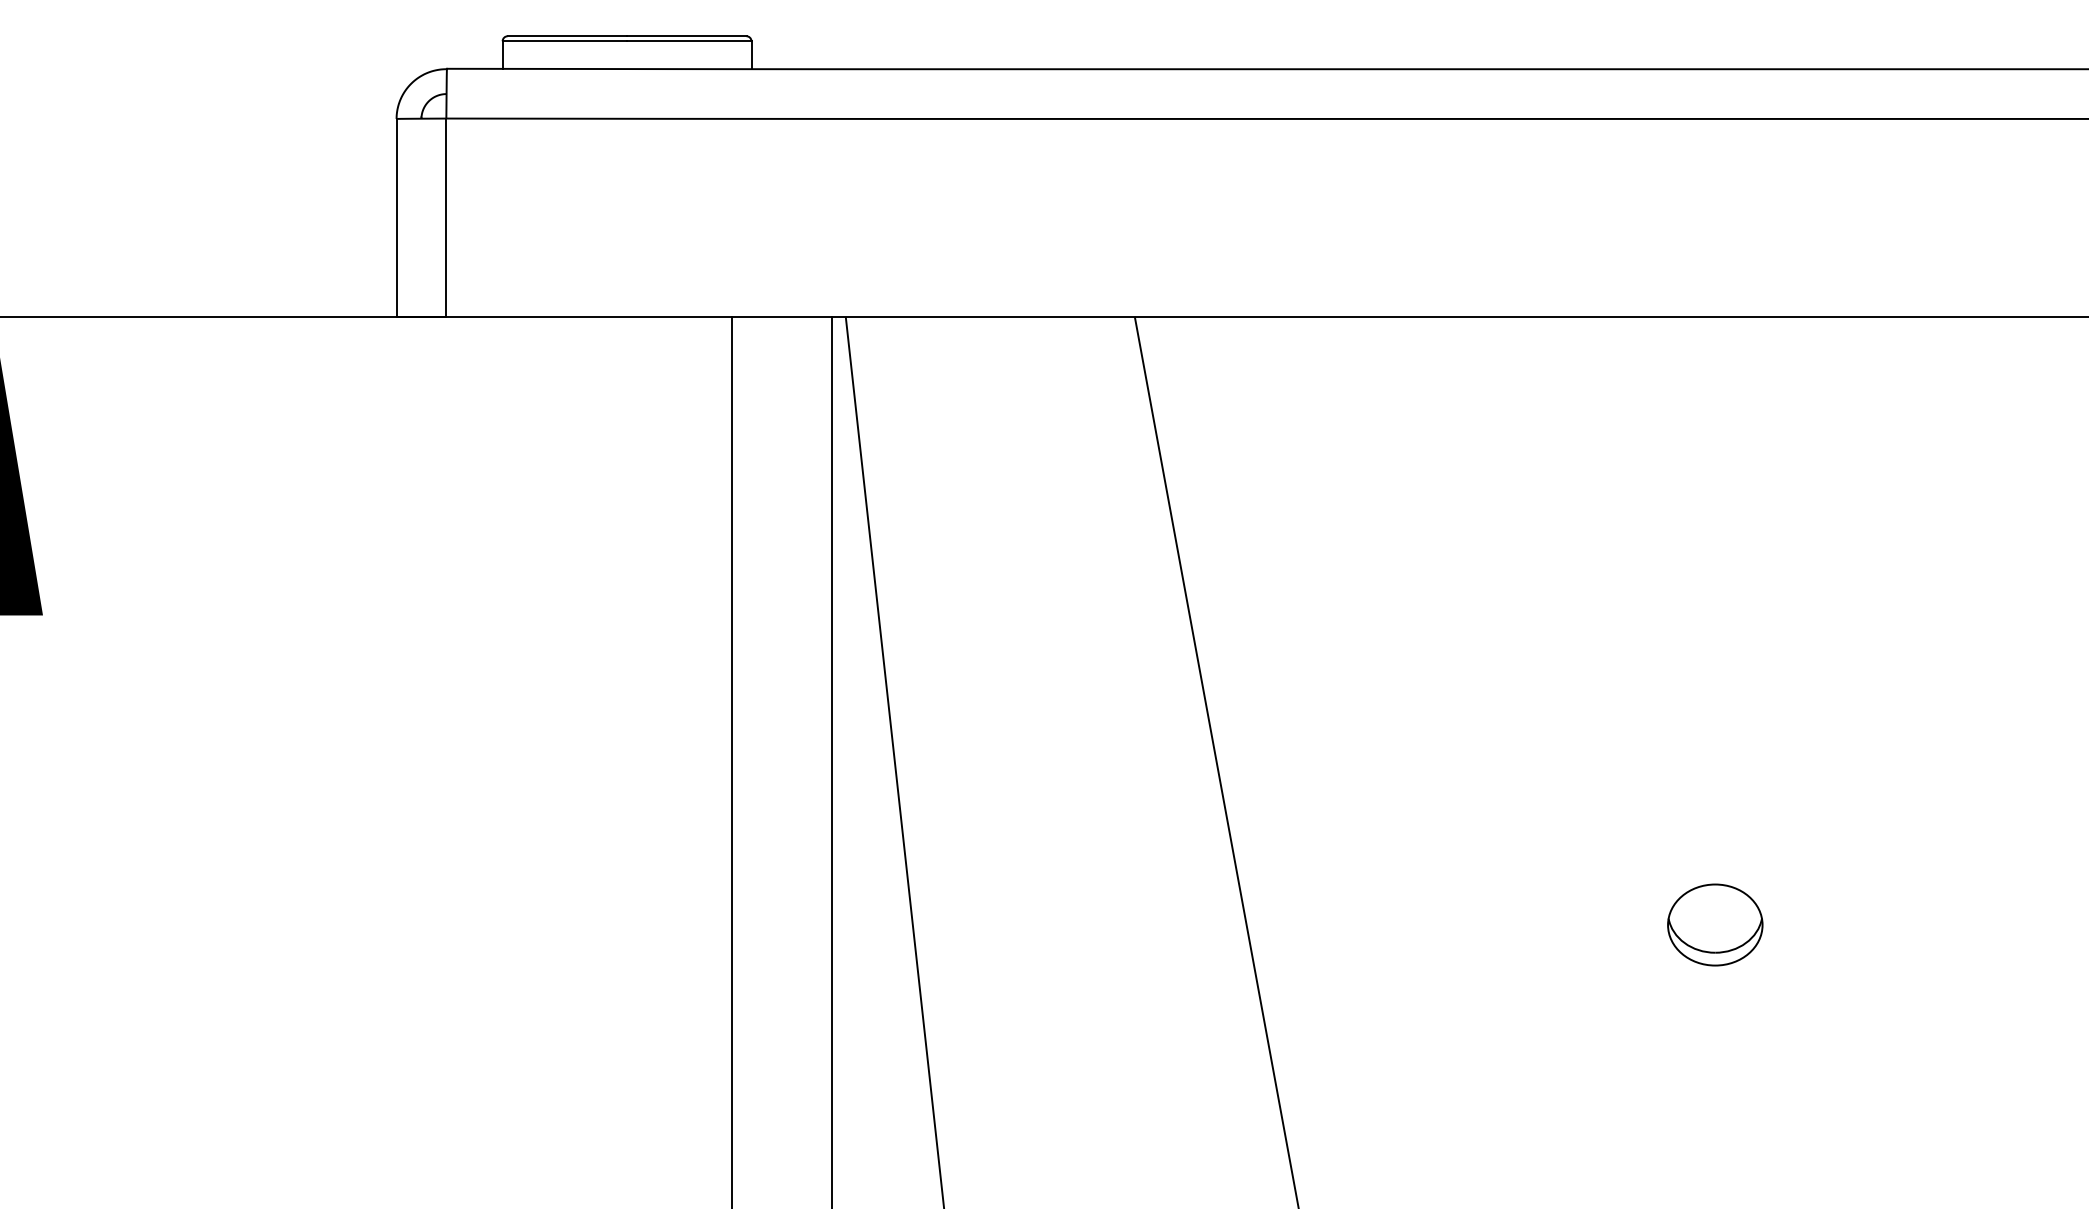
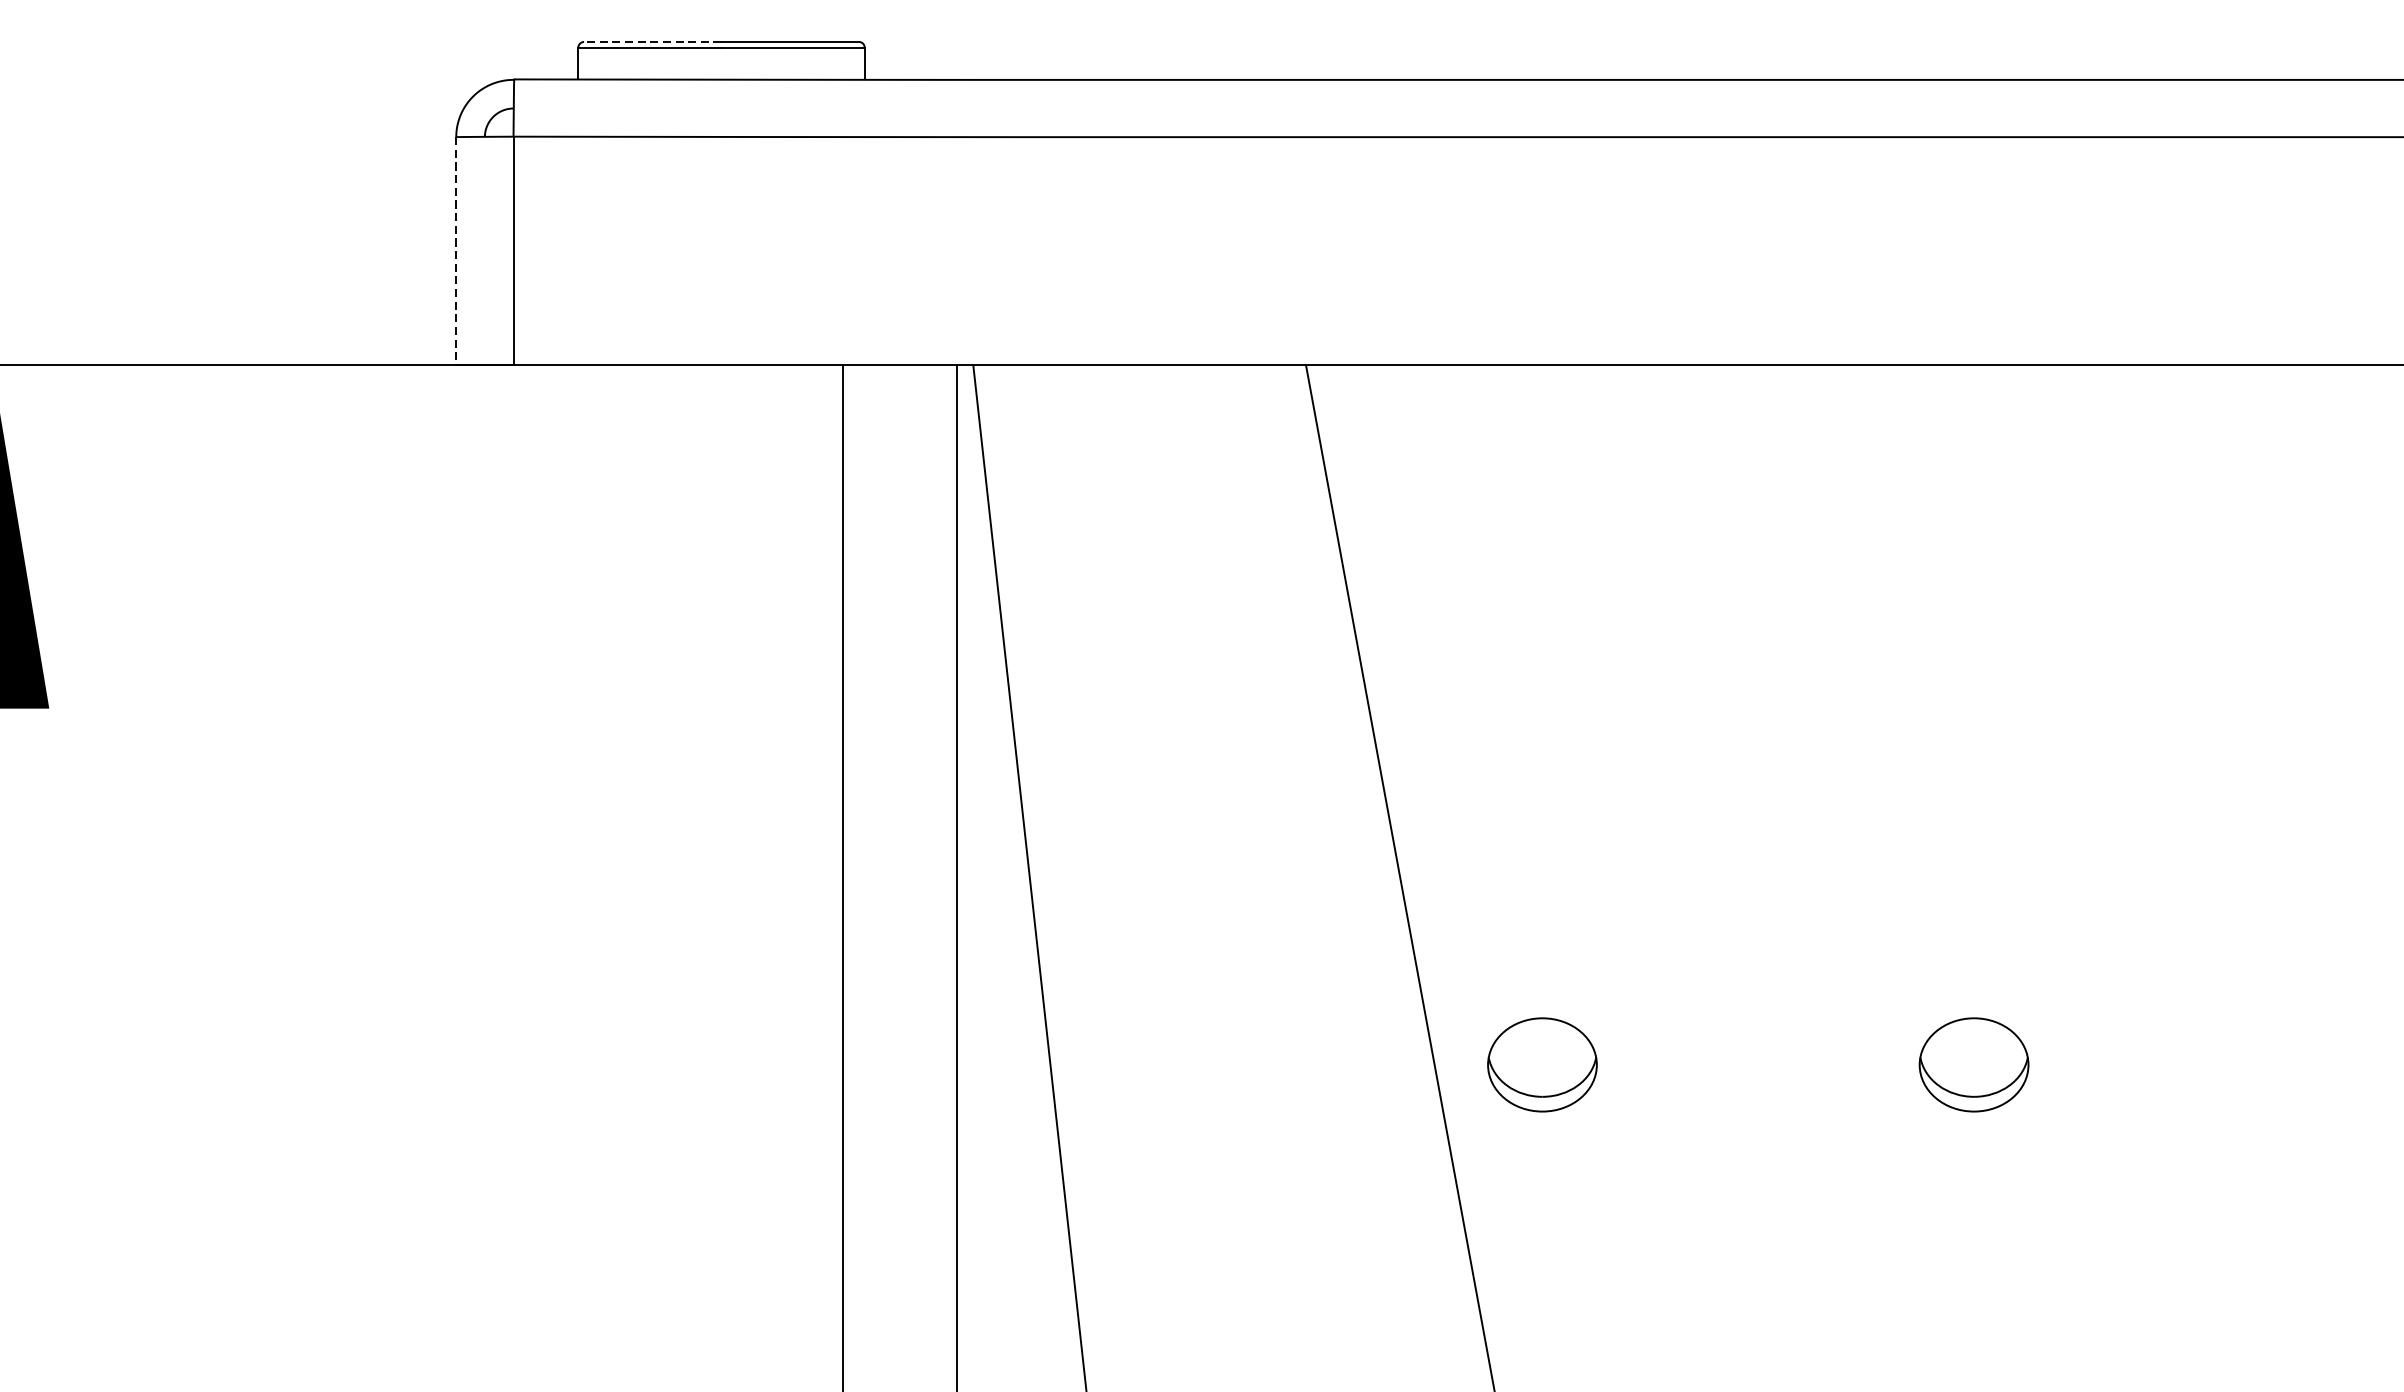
line: (567, 36) -> (652, 42), solid -> dashed
line: (396, 217) -> (456, 250), solid -> dashed
part: (1340, 924) -> (1542, 1064), added

